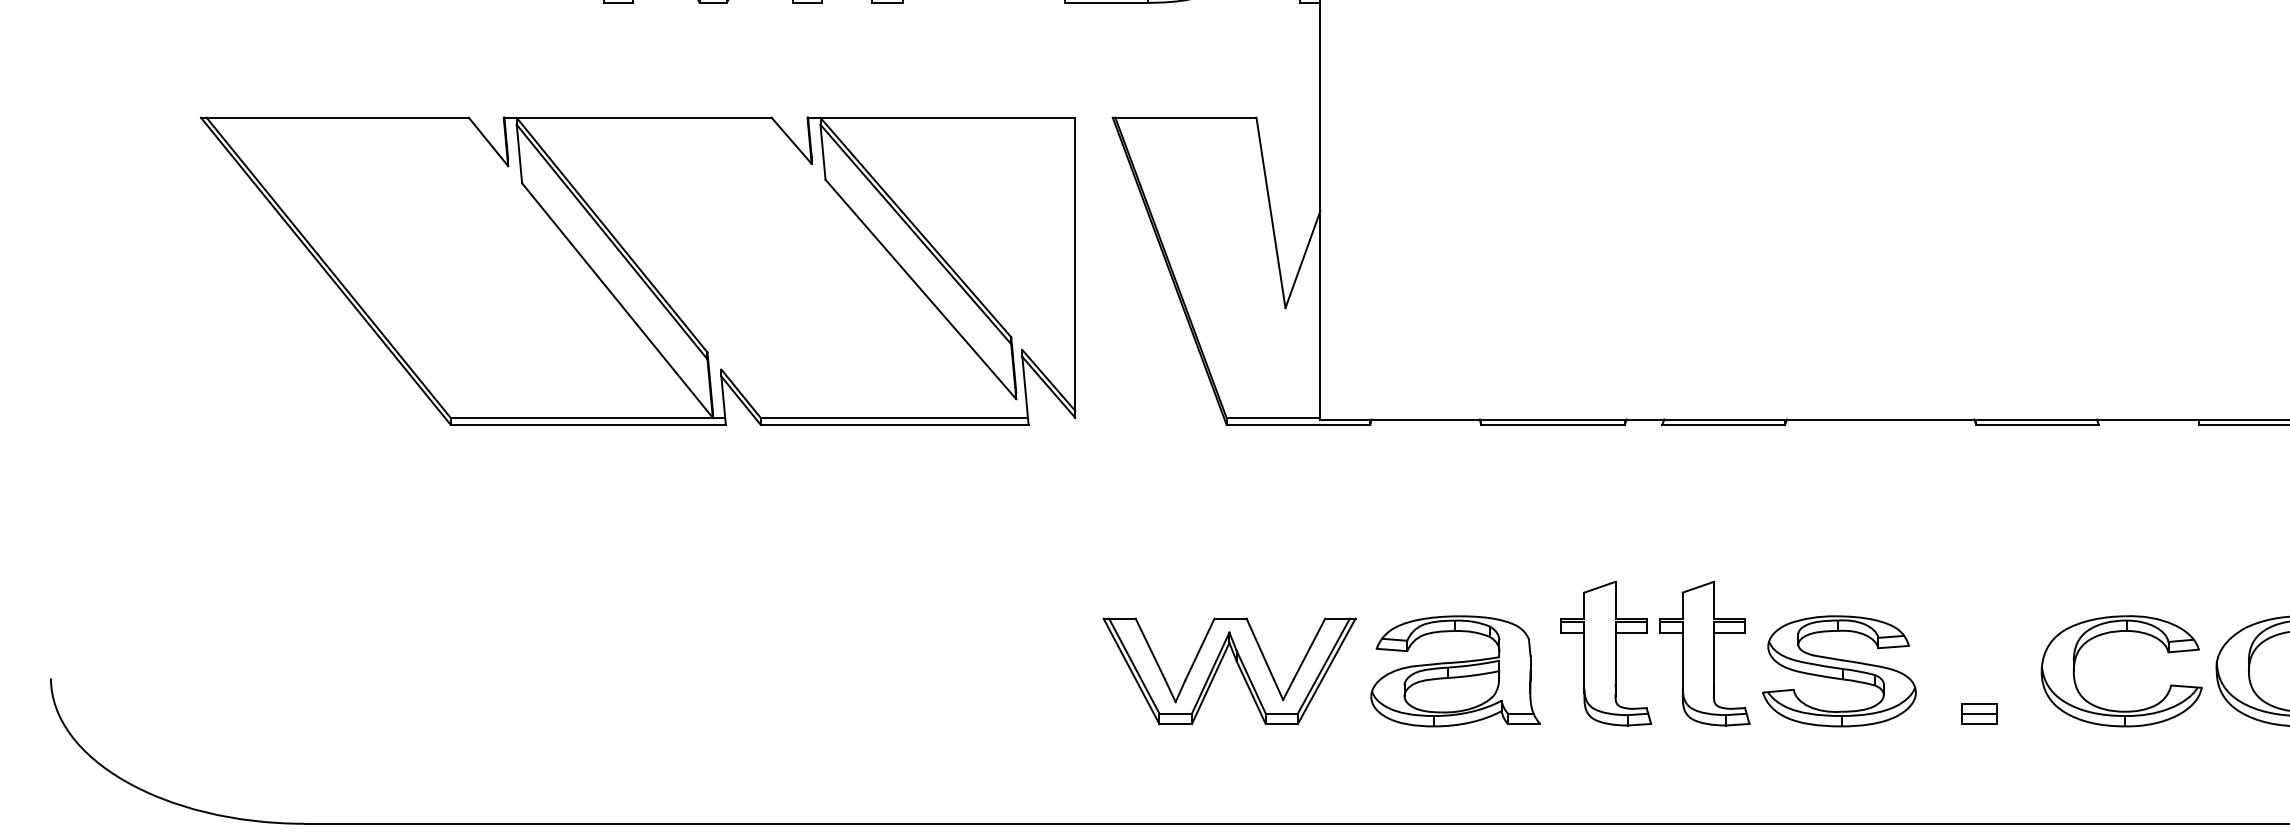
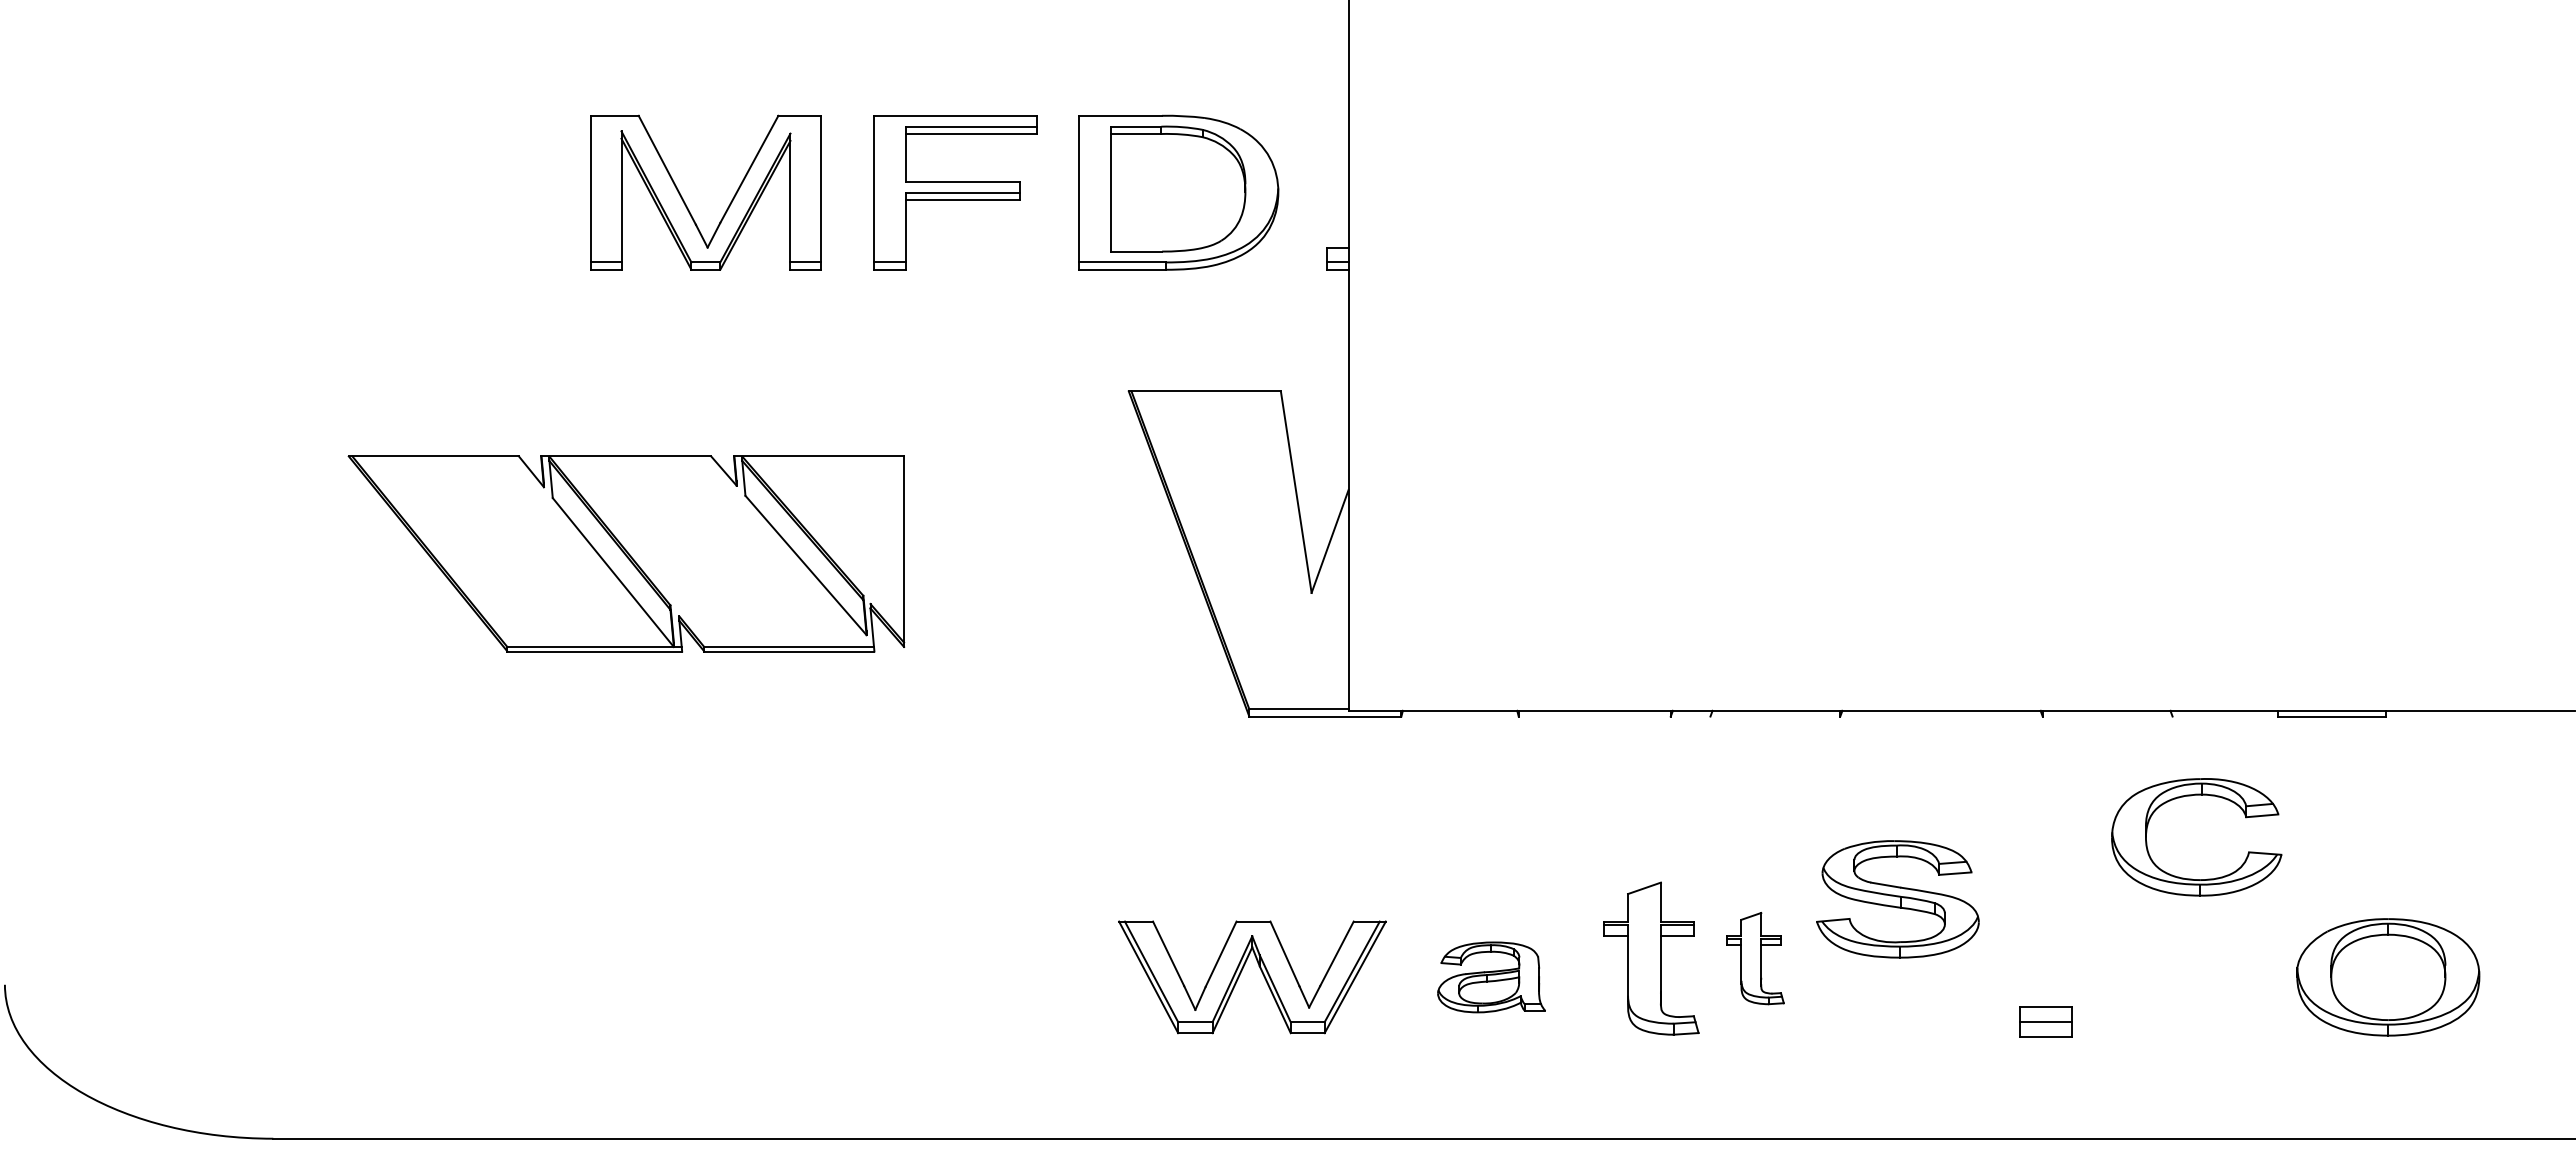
part: (638, 270) -> (626, 553), size x0.6
line: (1552, 424) -> (1594, 716), removed
line: (1723, 424) -> (1775, 716), removed
line: (2037, 424) -> (2107, 716), removed
part: (1704, 653) -> (1755, 958), size x0.6
part: (1455, 671) -> (1491, 977), size x0.6
part: (1839, 671) -> (1897, 899), moved
part: (2117, 710) -> (2192, 878), moved
part: (1978, 713) -> (2045, 1022), size x1.4

